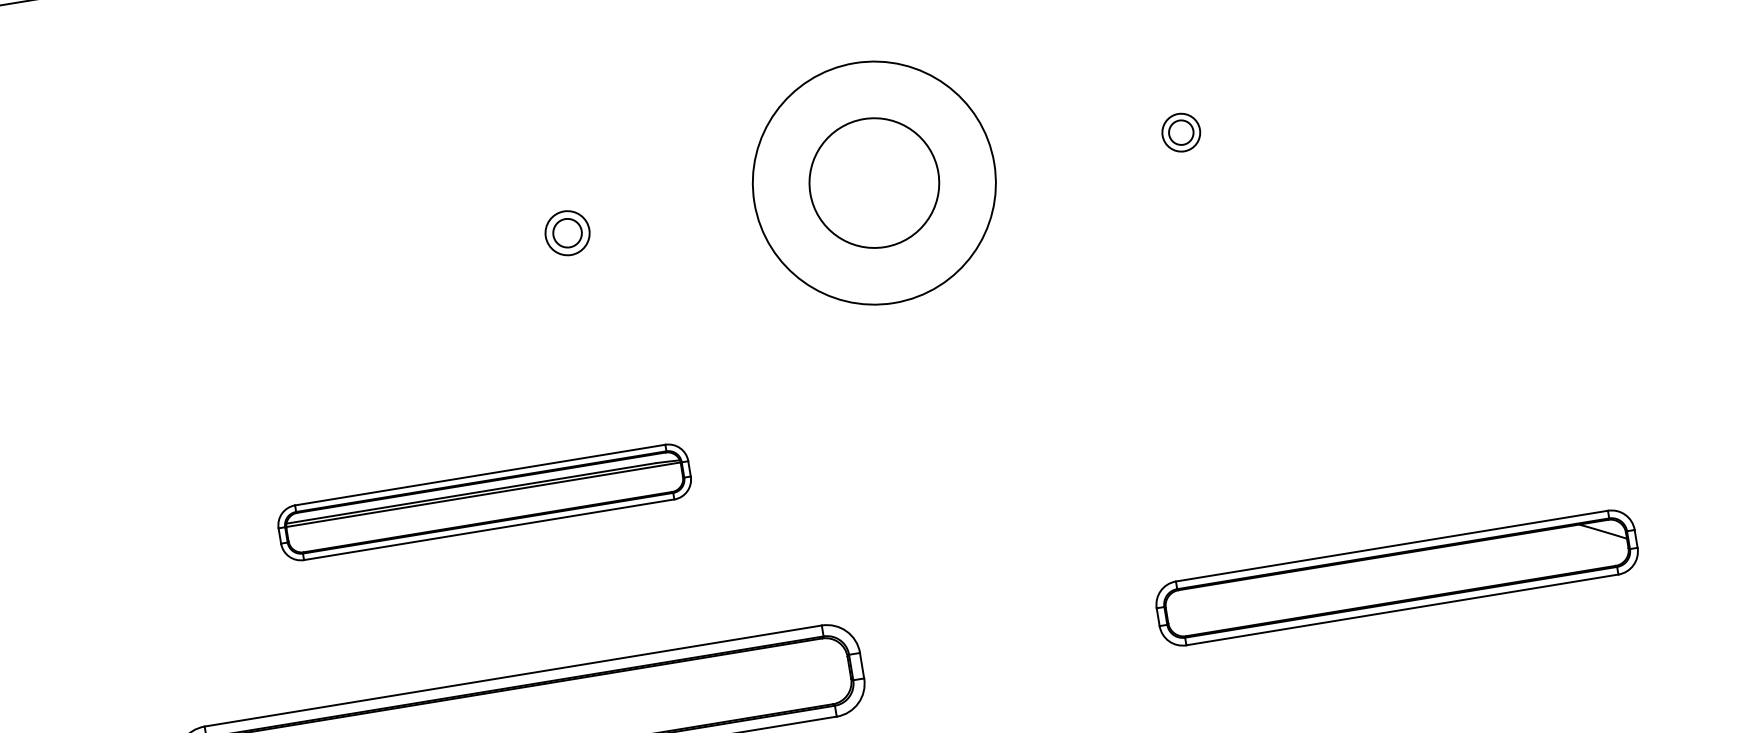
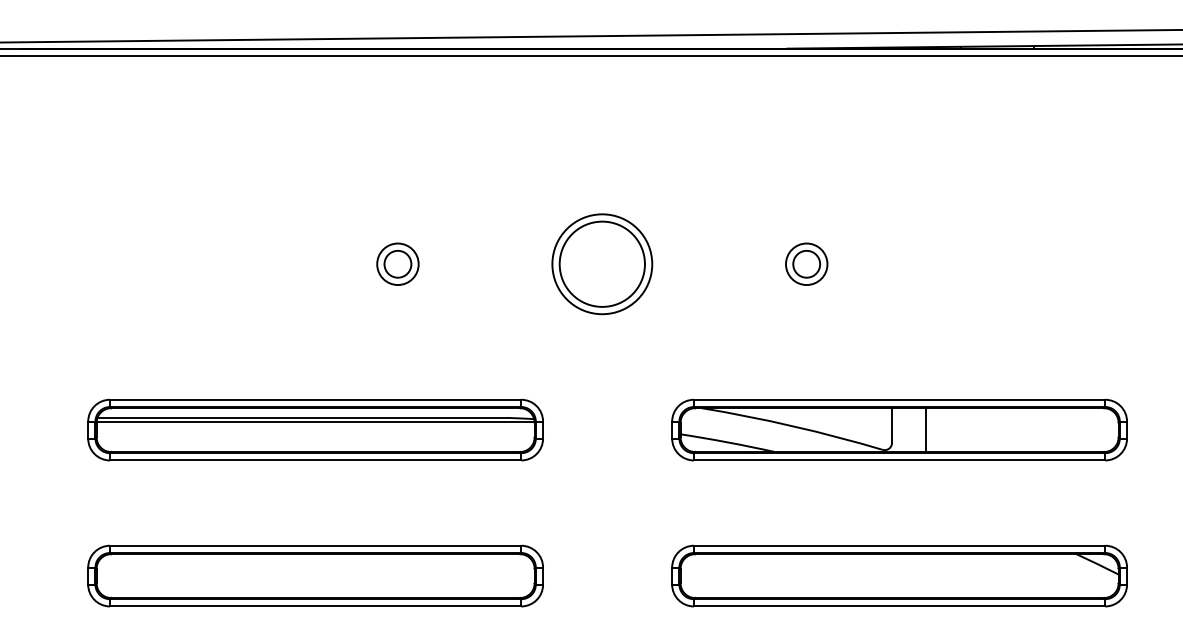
part: (1180, 131) -> (806, 263), size x1.67
circle: (874, 183) -> (602, 264), size x0.62
part: (566, 232) -> (397, 263), size x1.43
part: (1361, 358) -> (899, 429), added
part: (484, 501) -> (315, 429), size x1.67
part: (1396, 577) -> (899, 575), size x1.43

